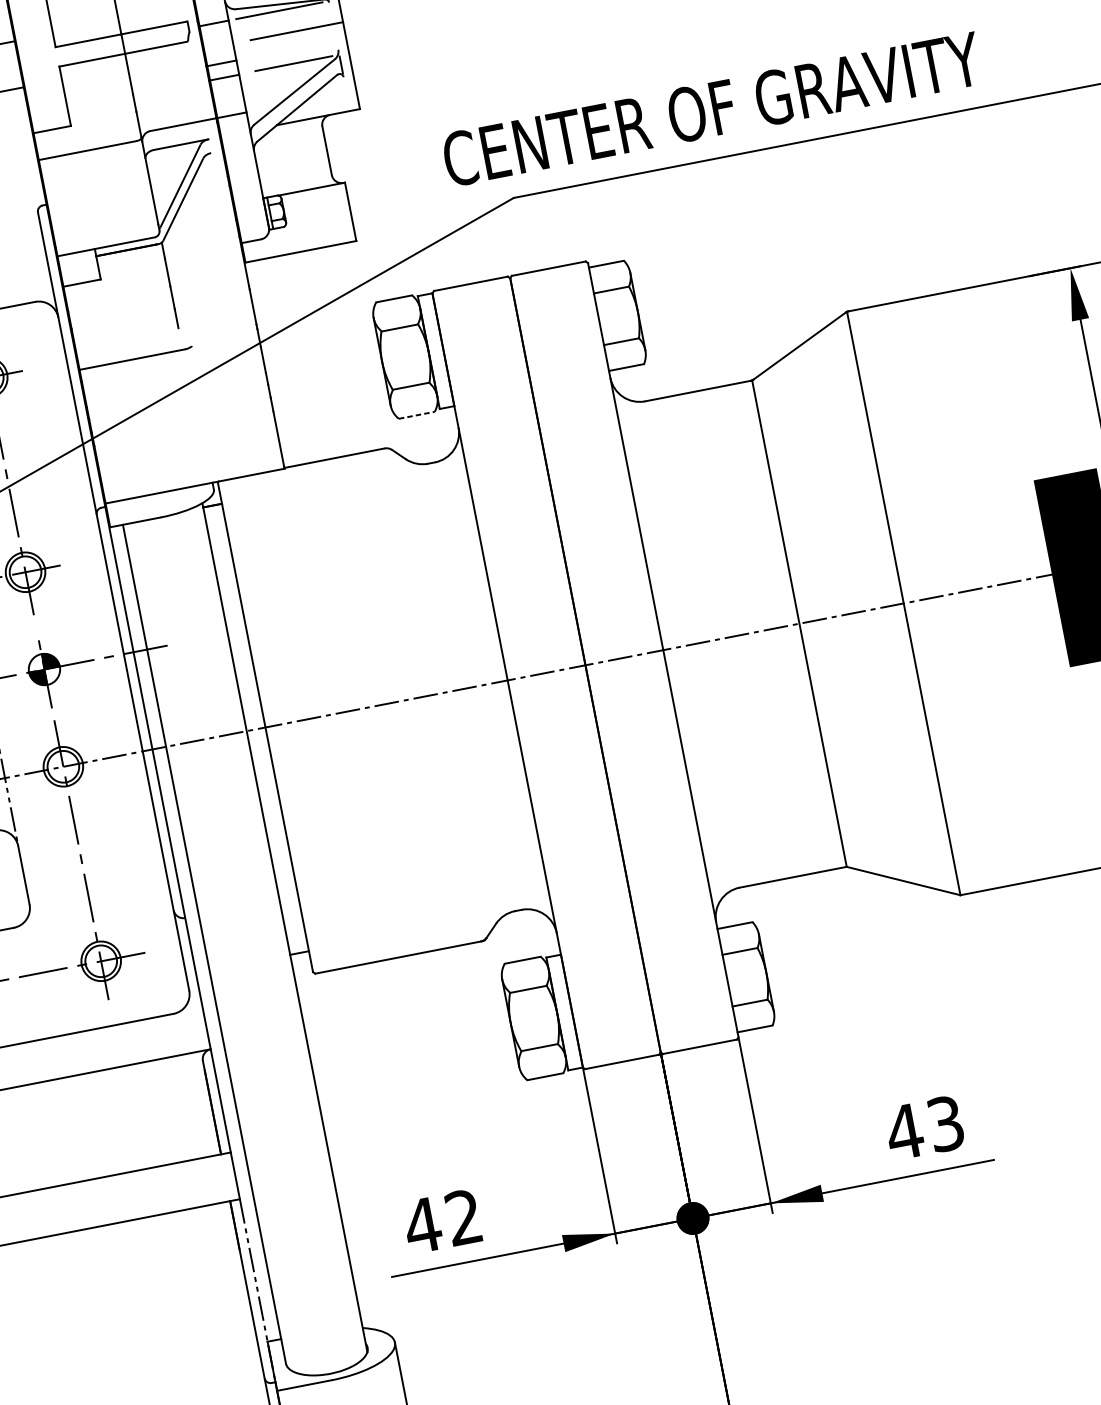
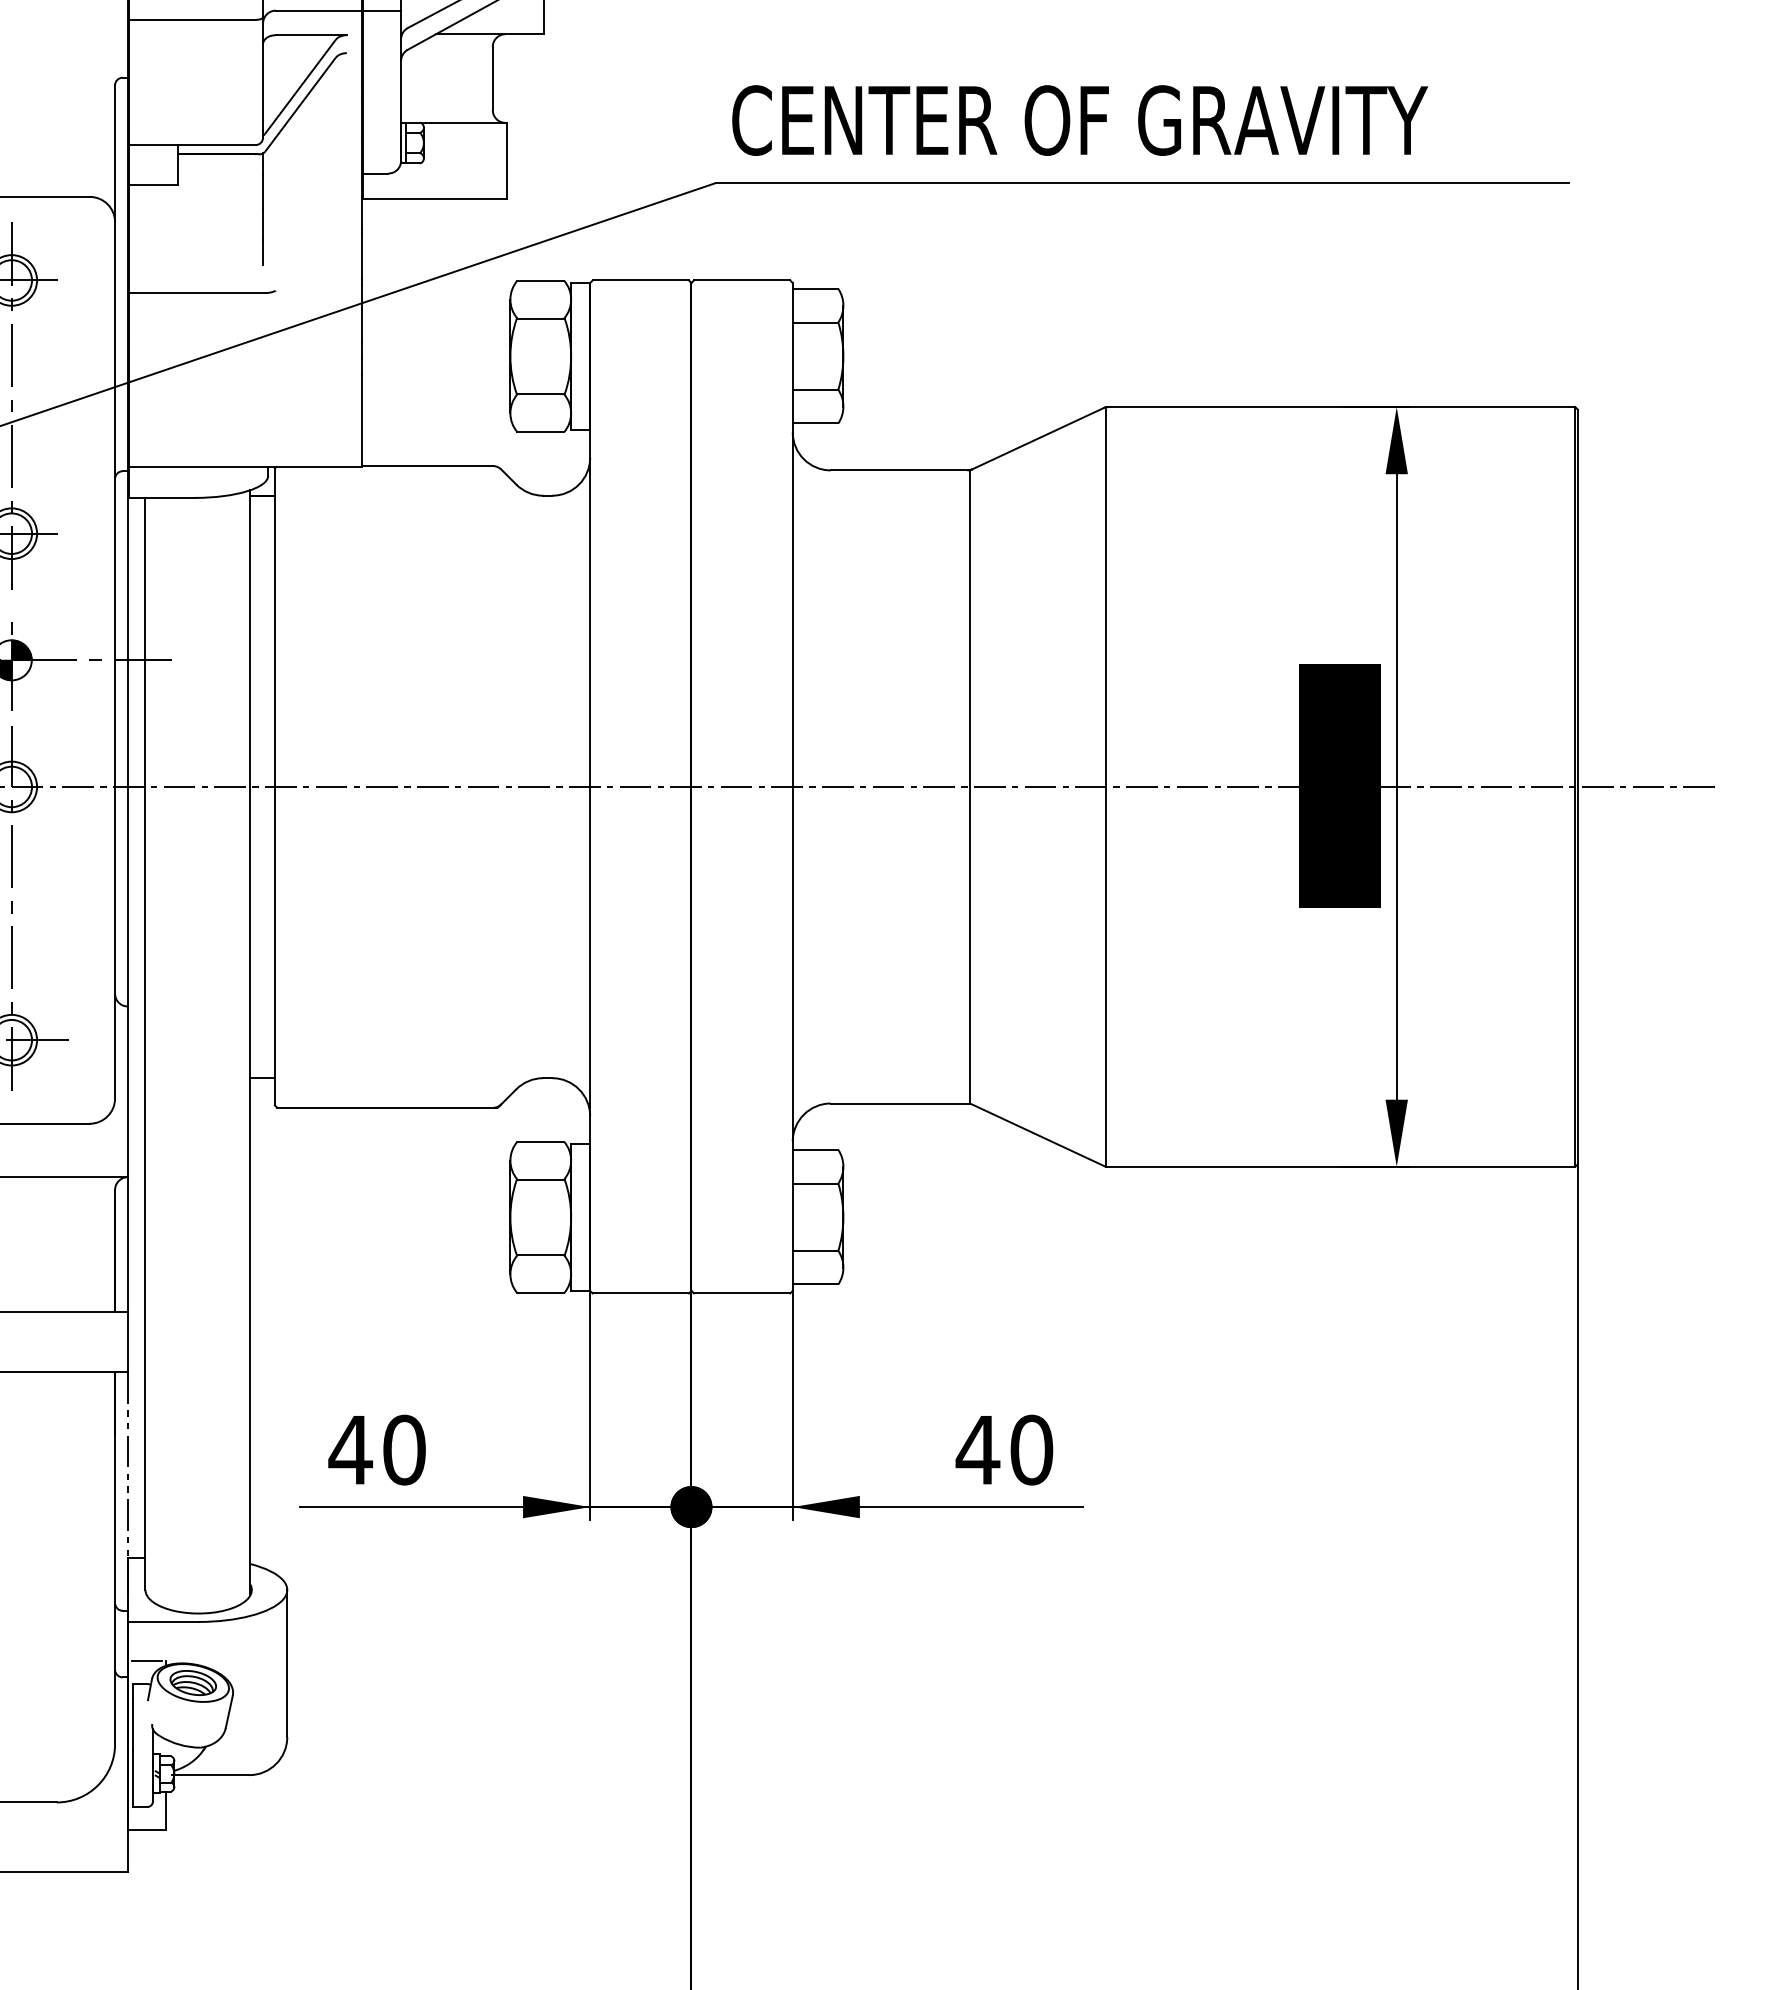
text: (712, 109) -> (1080, 120), moved
line: (417, 415) -> (541, 432), dashed -> solid
text: (945, 1123) -> (1031, 1449), 43 -> 40
text: (463, 1217) -> (404, 1449), 42 -> 40

